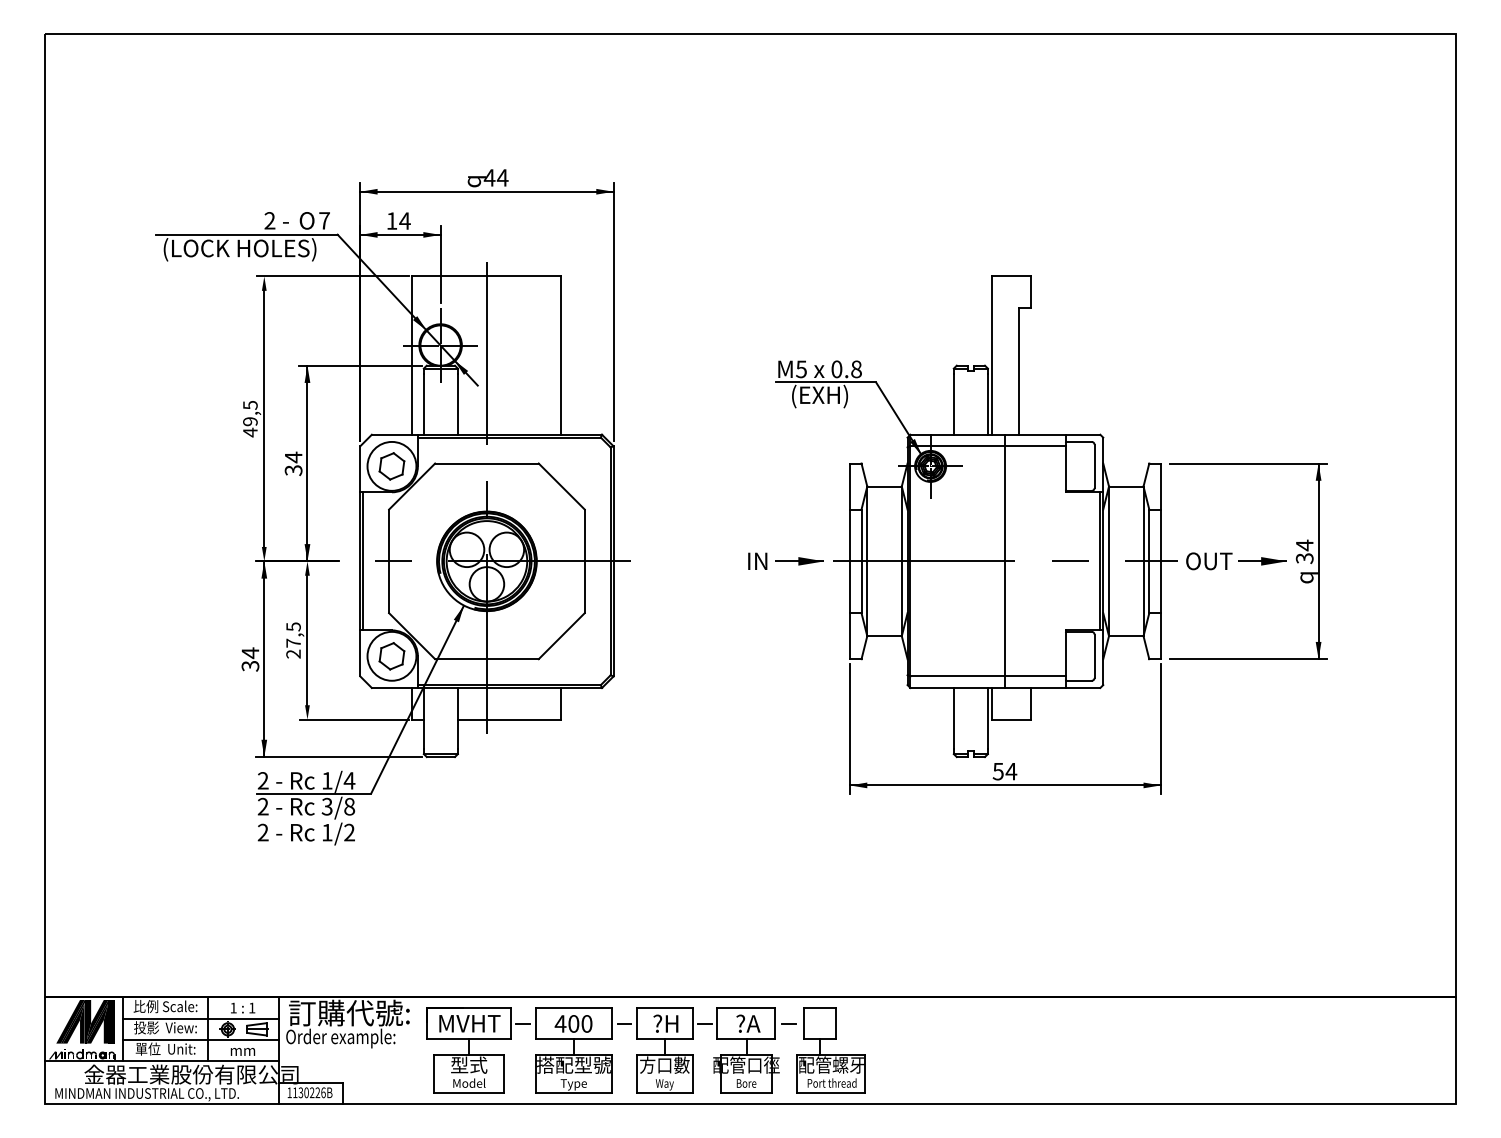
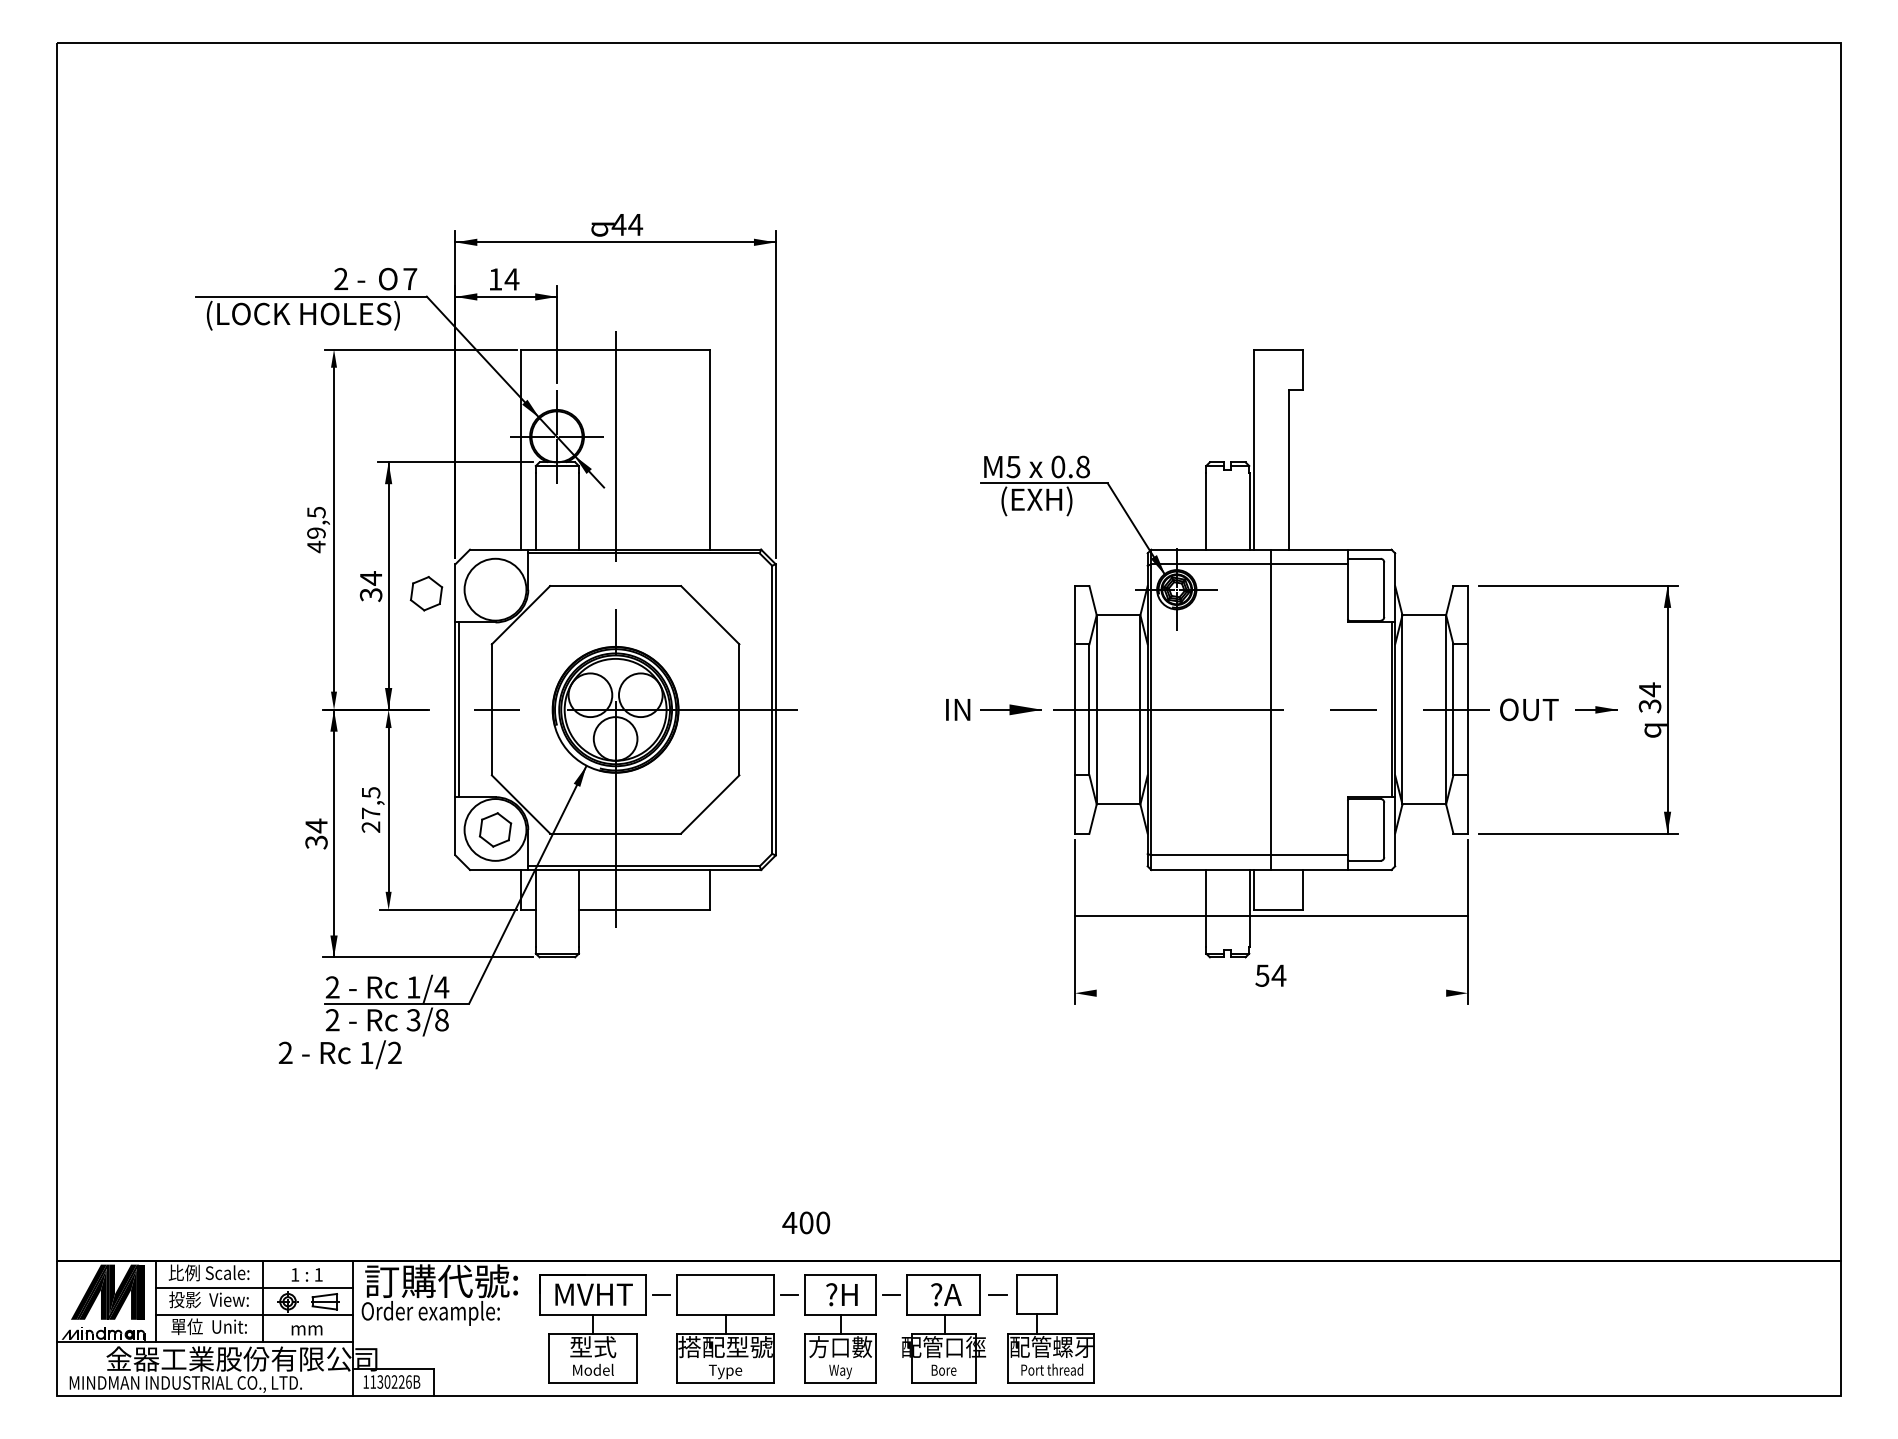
part: (391, 466) -> (426, 593), moved
part: (1262, 561) -> (1596, 709), size x0.7
line: (1004, 785) -> (1270, 916), moved
text: (305, 833) -> (339, 1054), moved
text: (573, 1023) -> (806, 1222), moved

